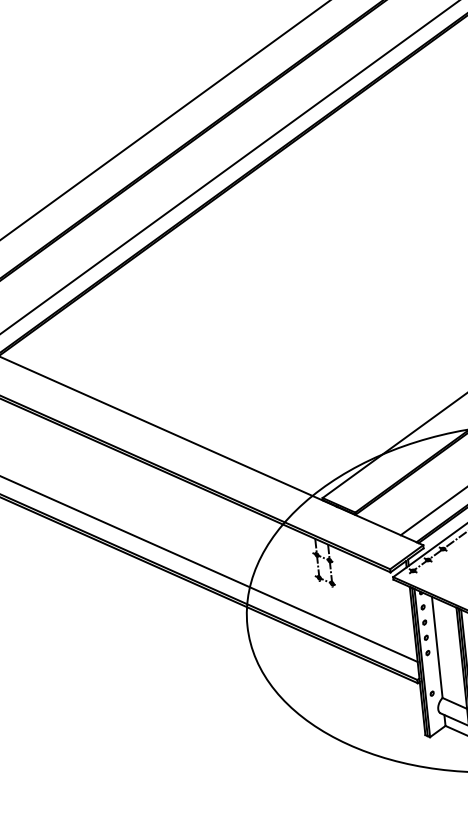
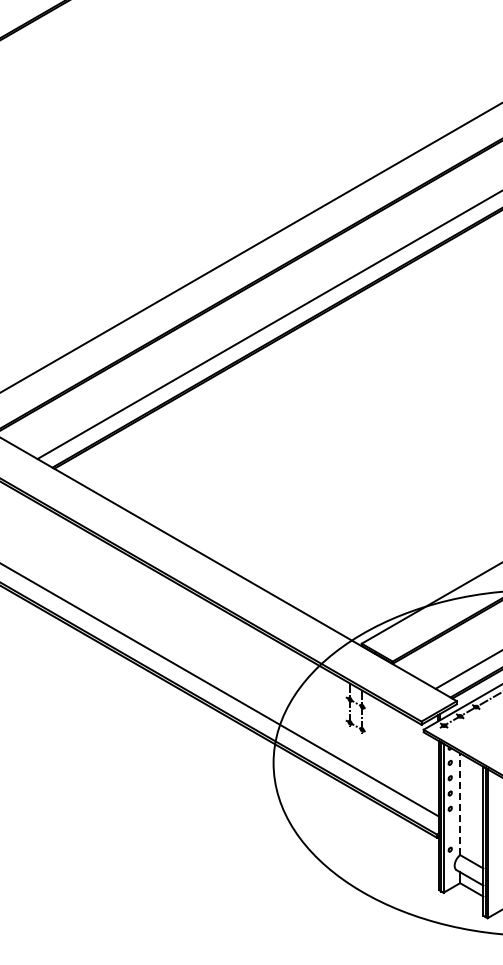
line: (437, 647) -> (460, 804), solid -> dashed

